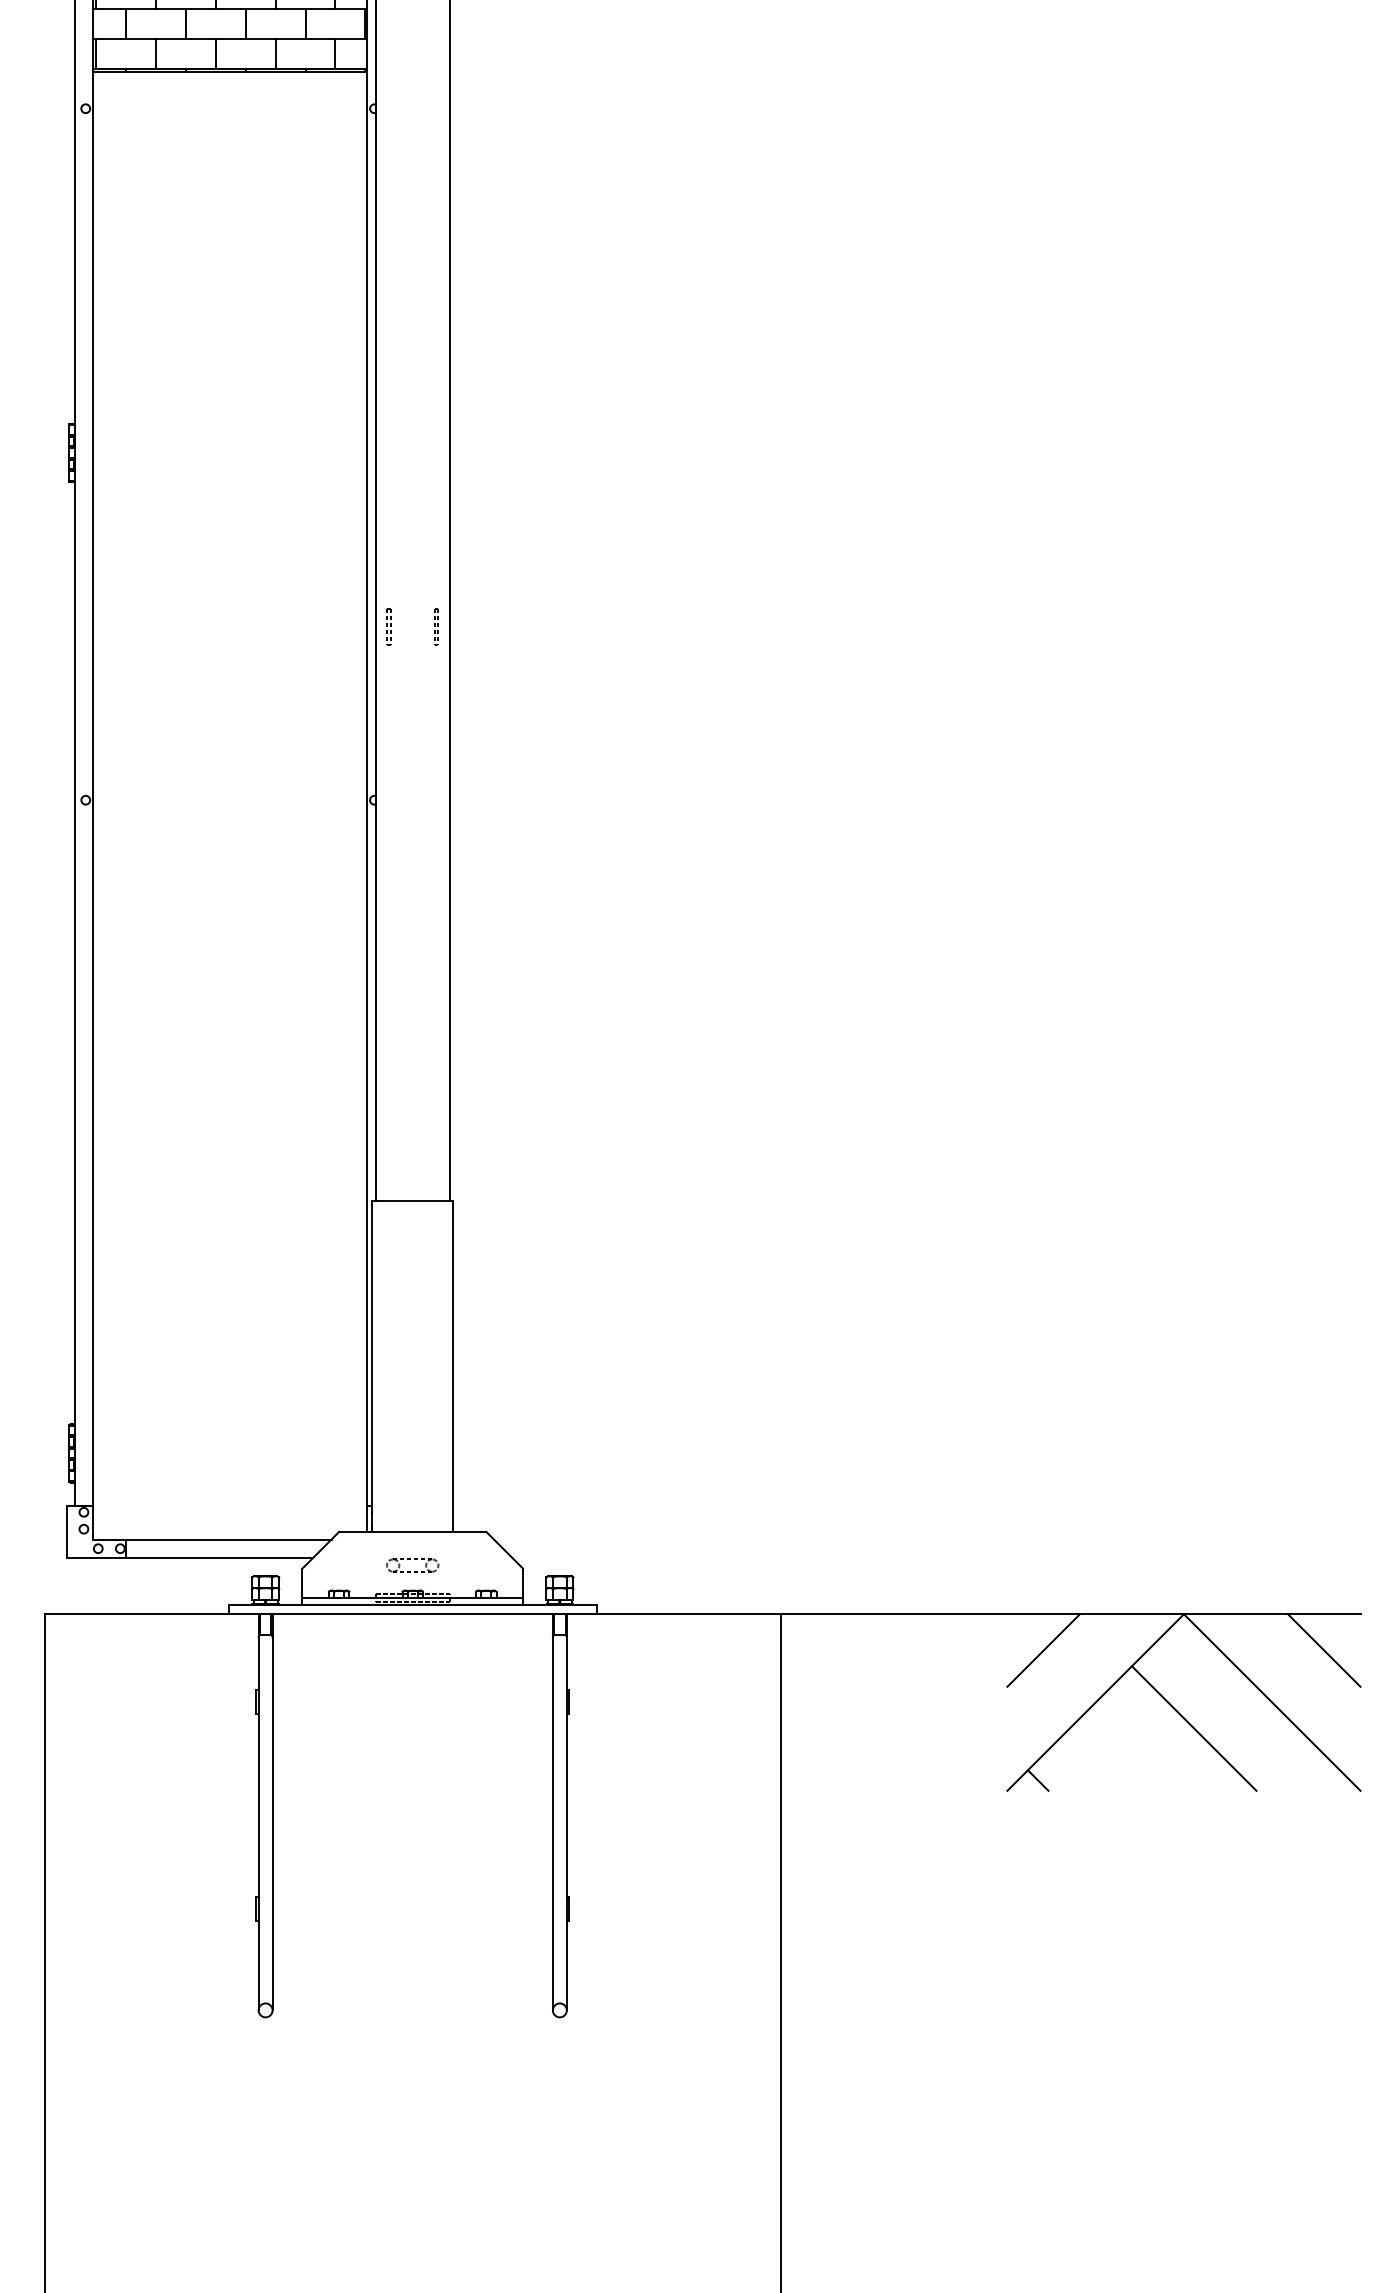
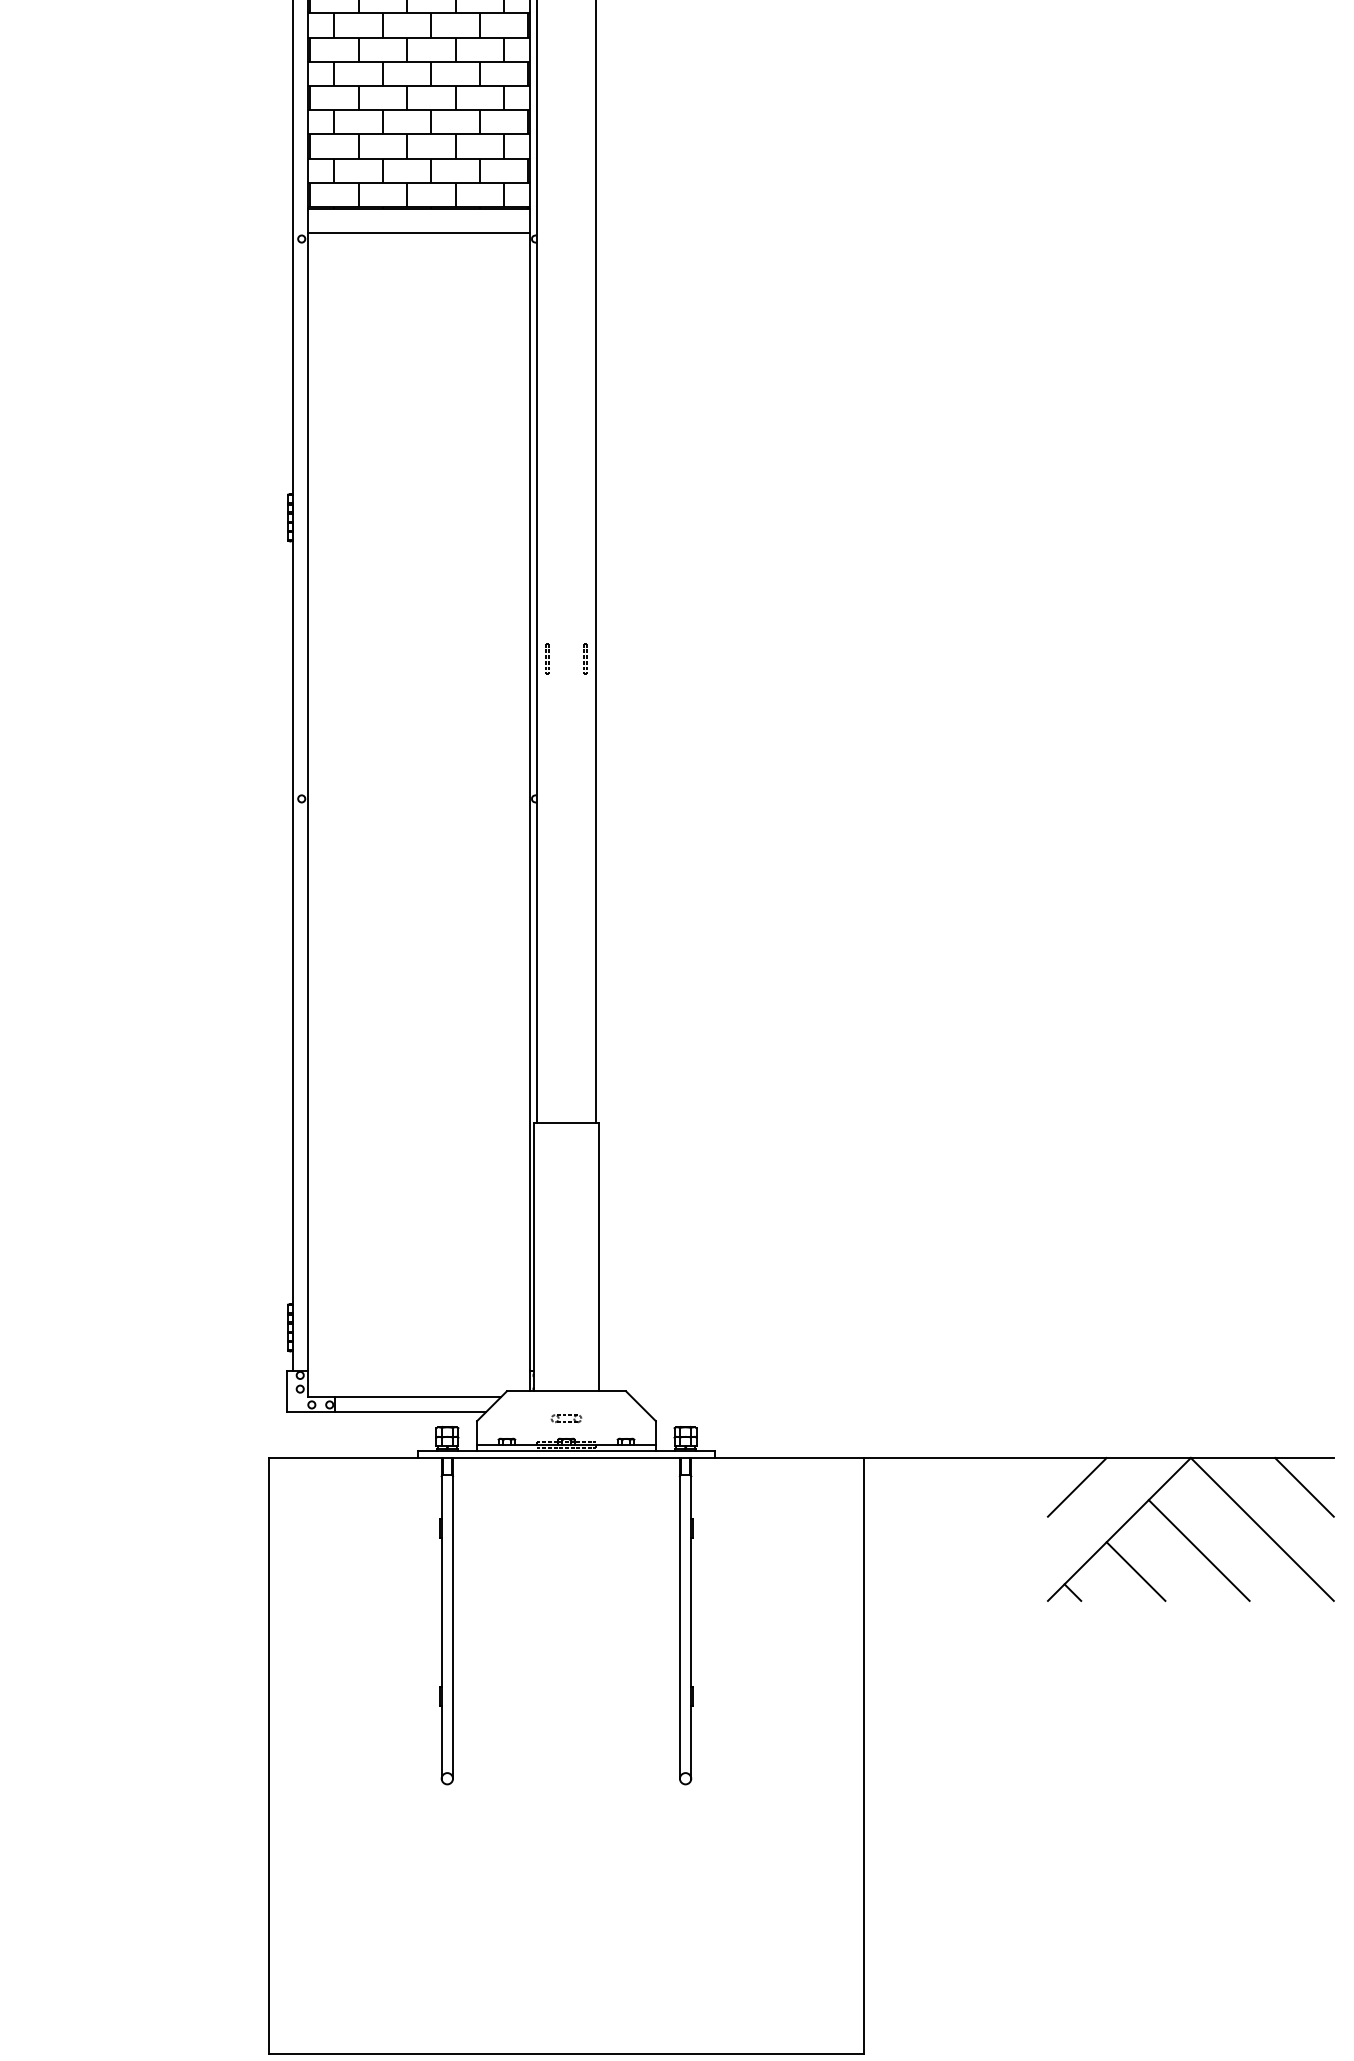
line: (229, 101) -> (418, 233), added
part: (412, 1565) -> (566, 1418), size x0.71
line: (1115, 1754) -> (1135, 1571), added

